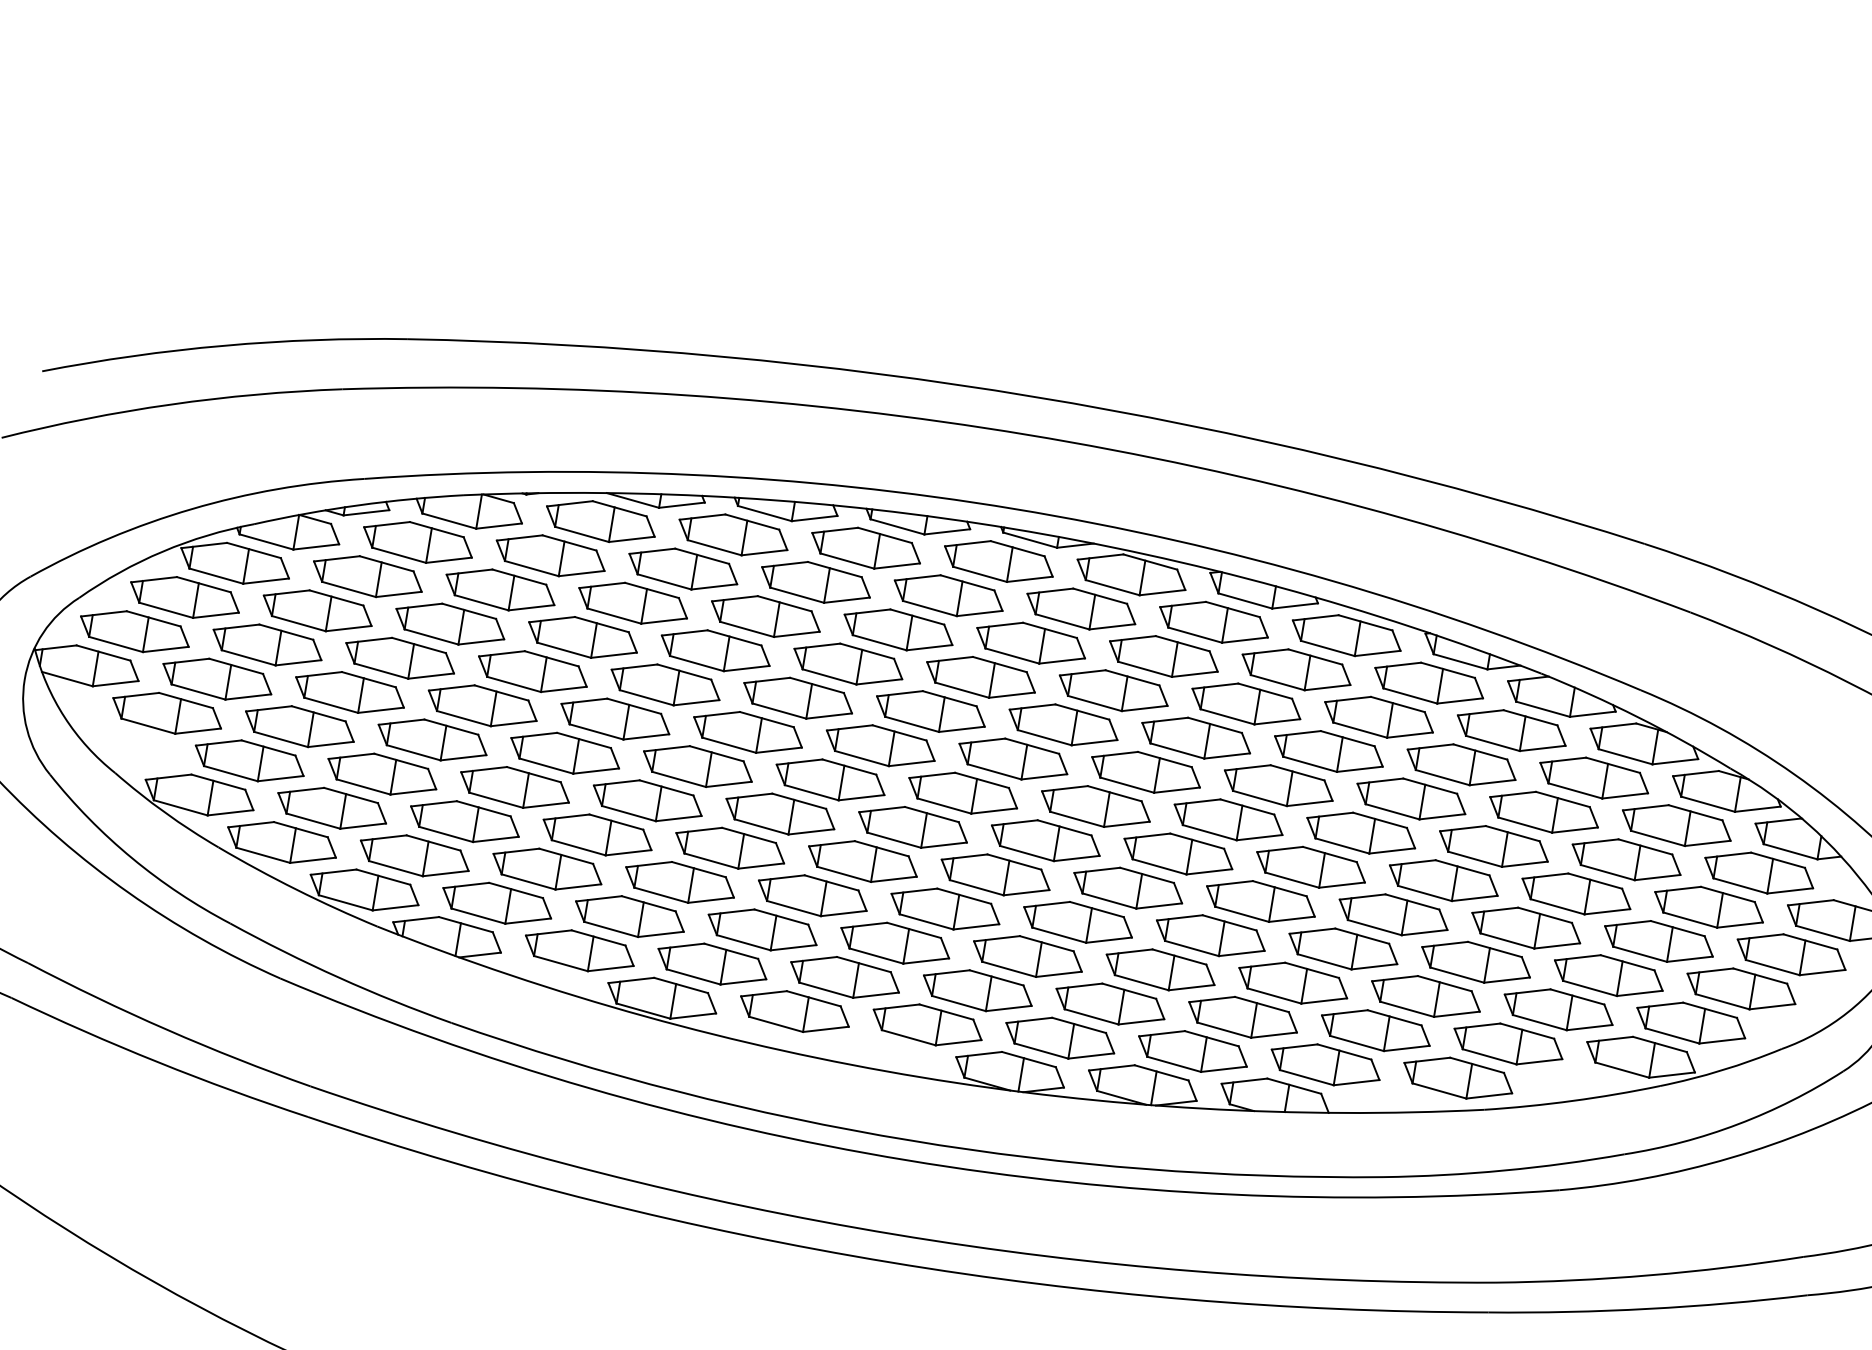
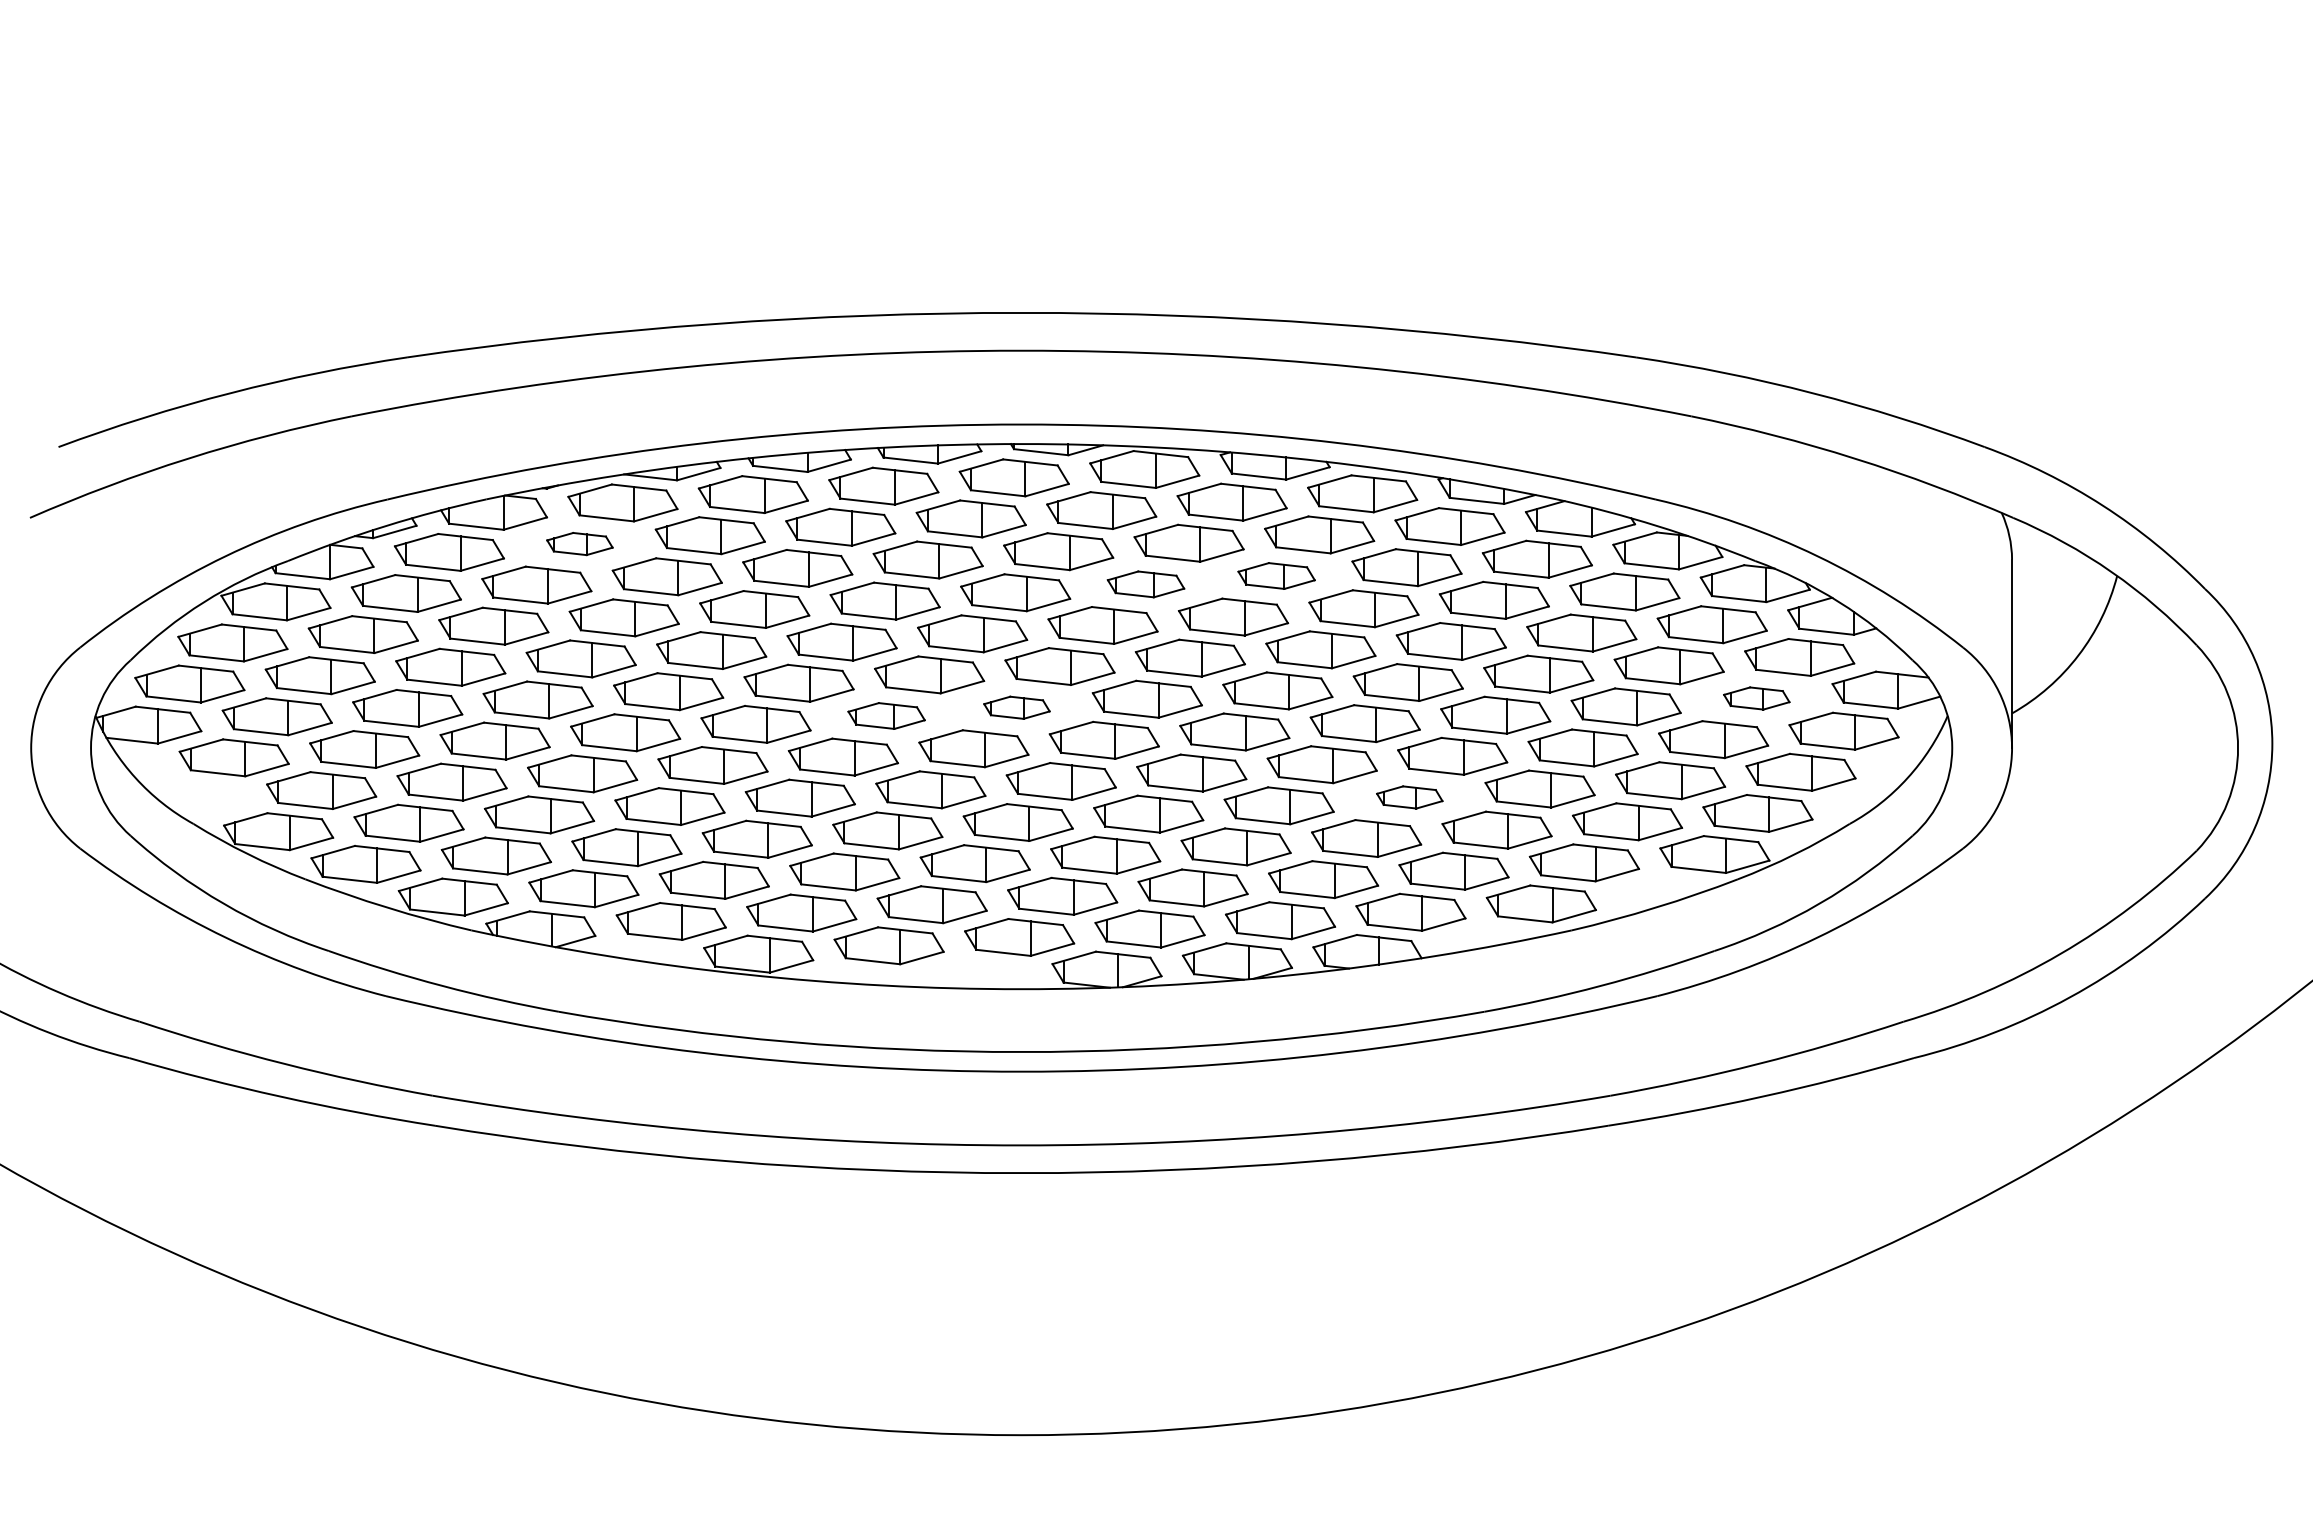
part: (550, 555) -> (579, 543), size x0.6
part: (1113, 690) -> (1145, 584), size x0.7
part: (1246, 703) -> (1276, 575), size x0.7
part: (830, 779) -> (886, 715), size x0.7
part: (962, 792) -> (1016, 707), size x0.6
part: (1708, 907) -> (1756, 698), size x0.6
part: (1343, 949) -> (1409, 797), size x0.6

